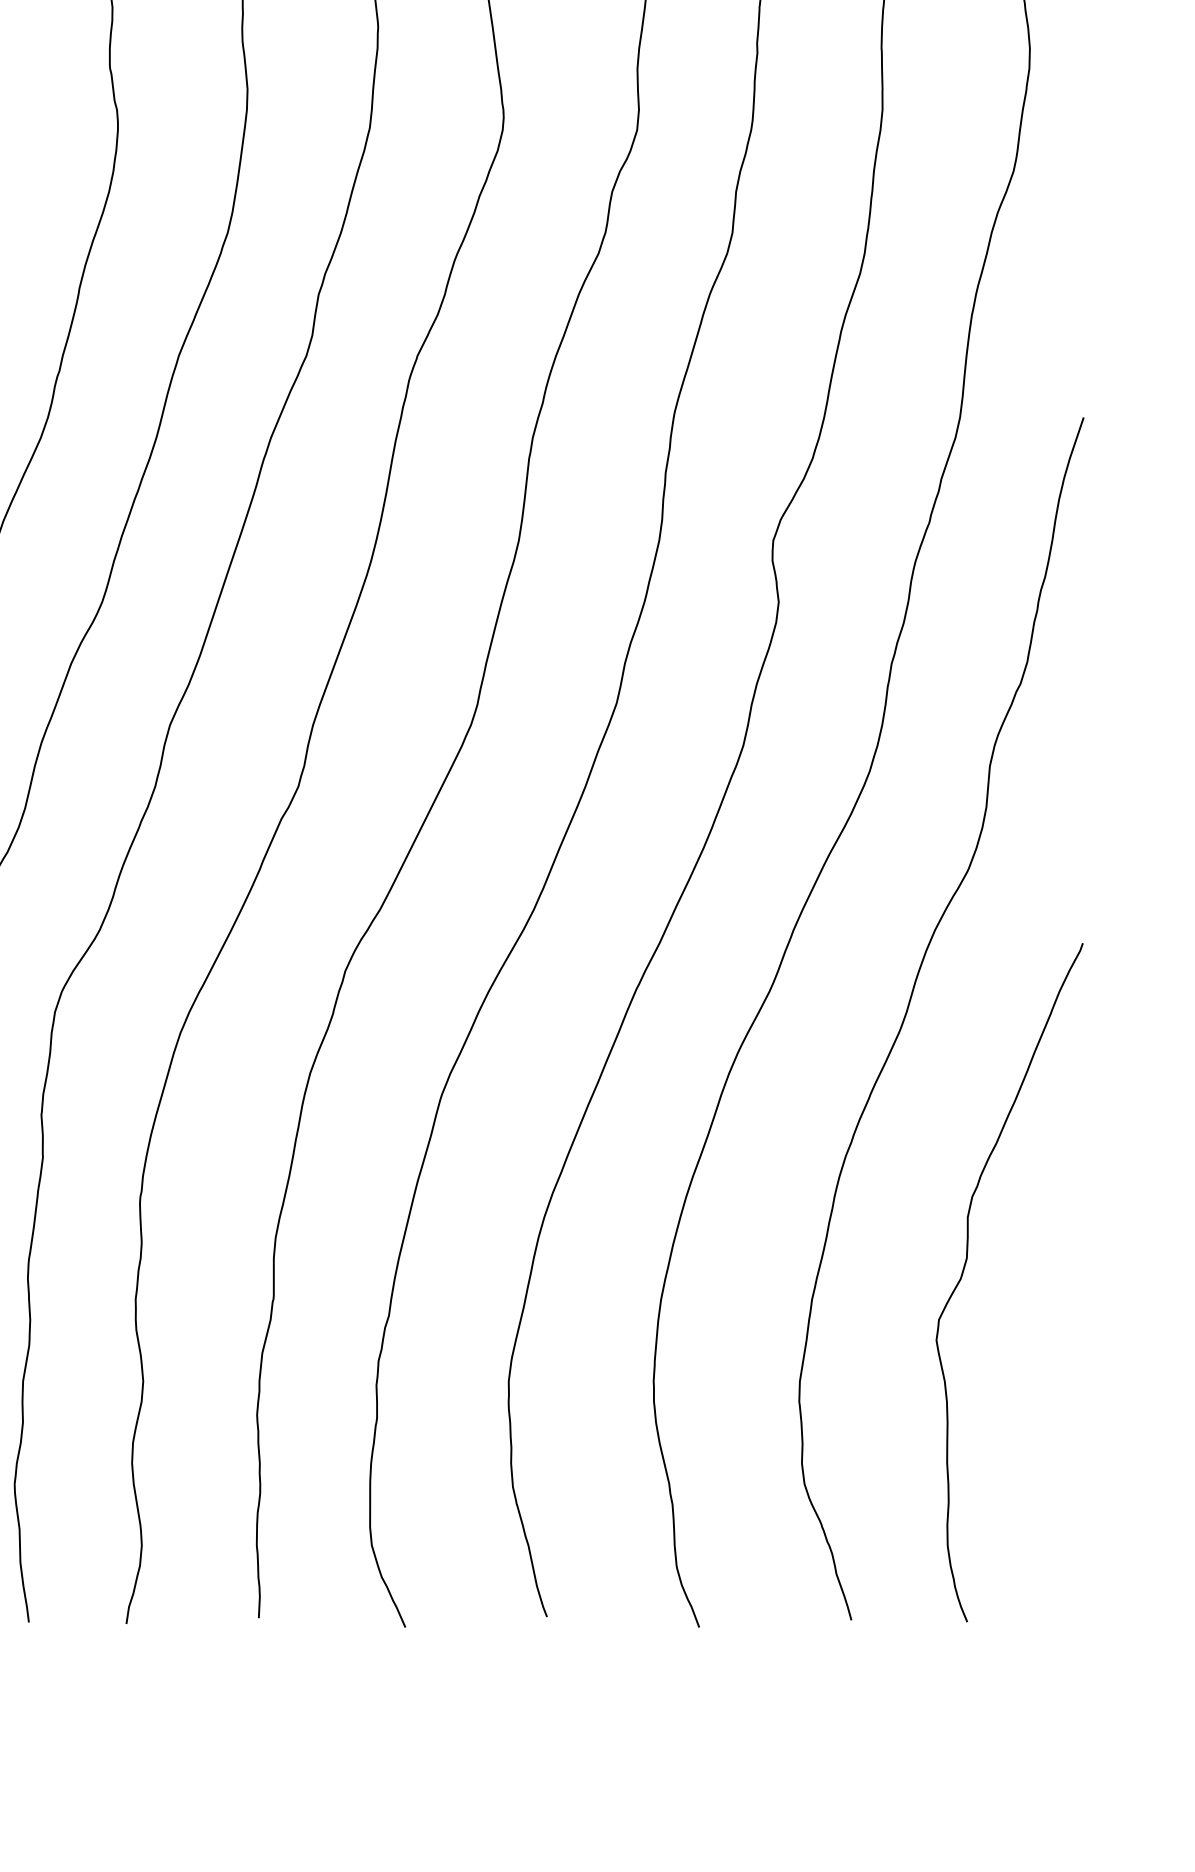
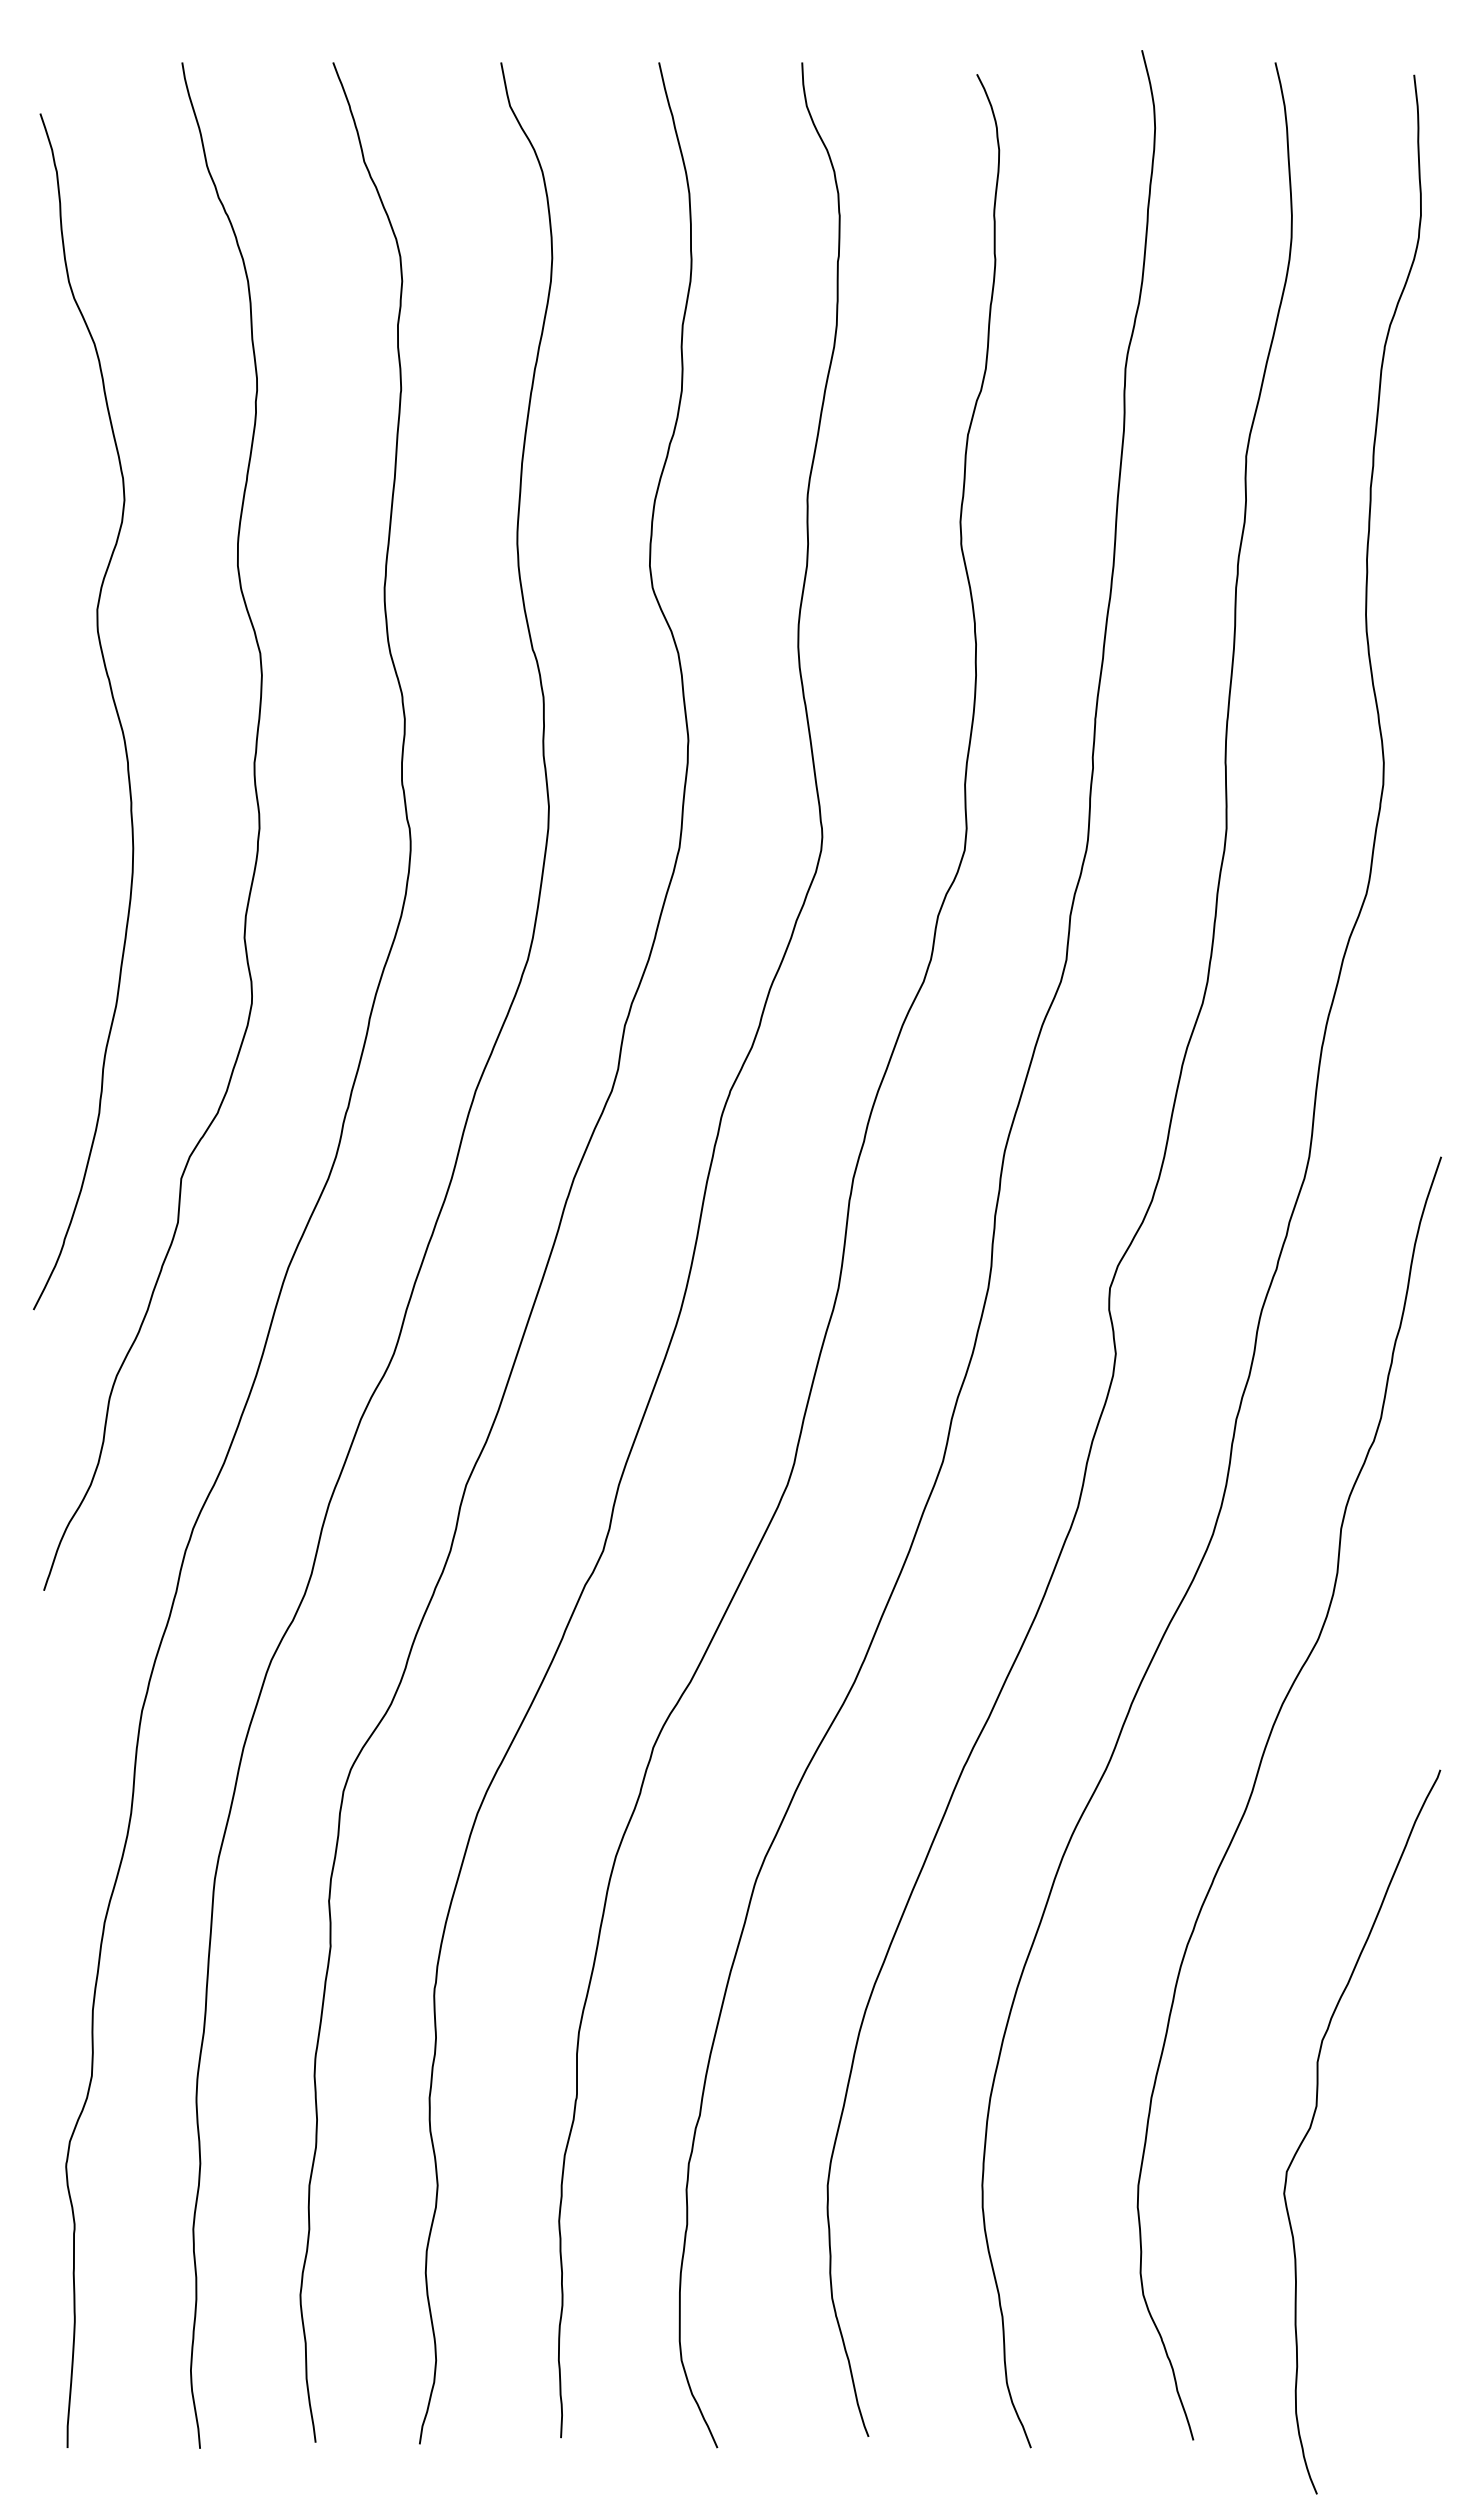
curve: (965, 1266) -> (1315, 2114), moved

